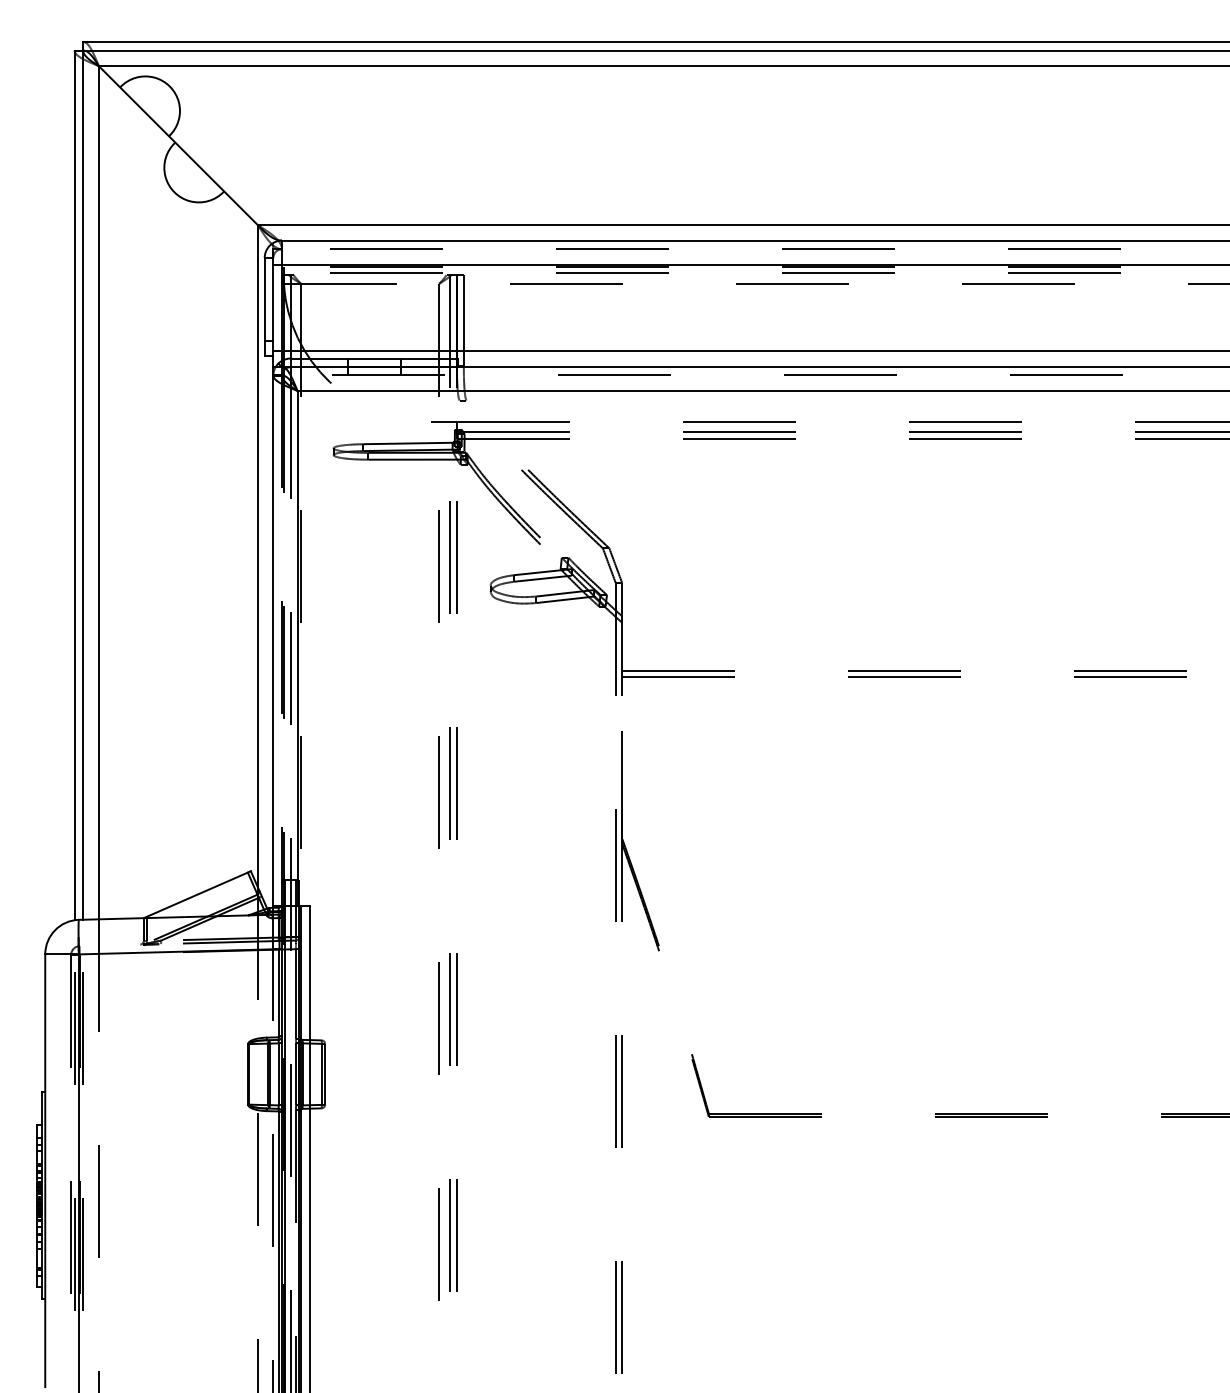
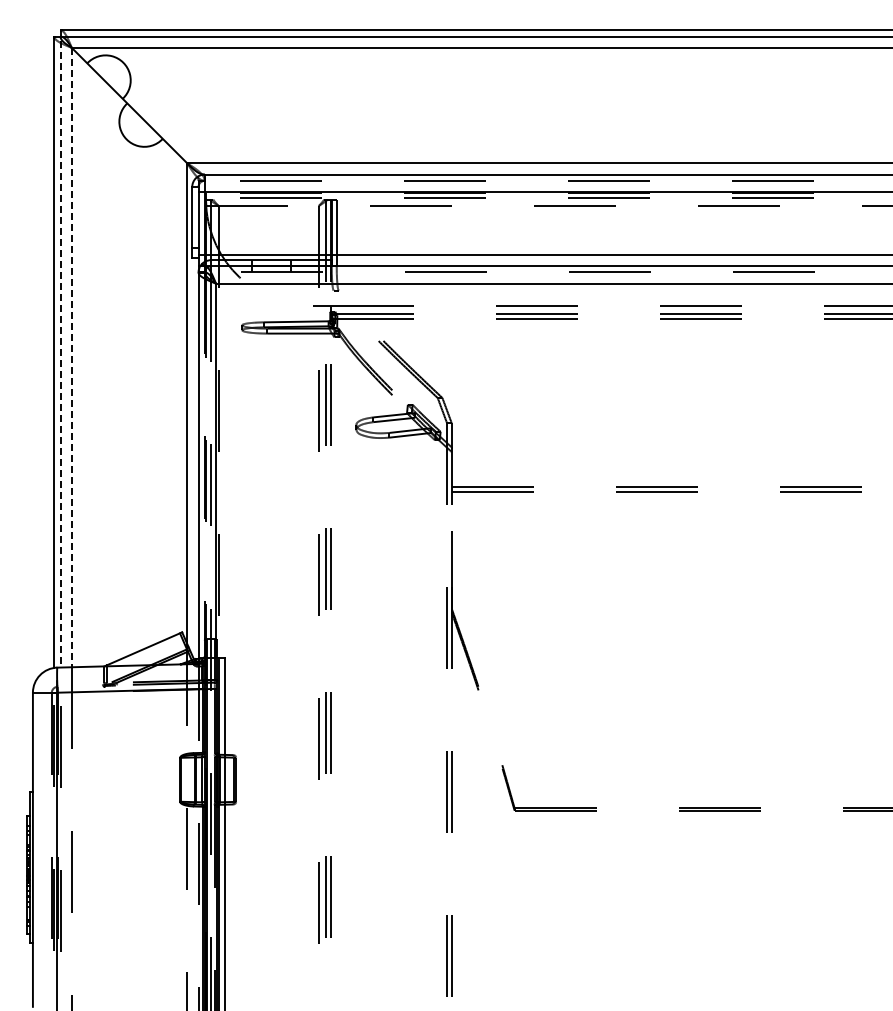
line: (83, 480) -> (60, 348), solid -> dashed
line: (98, 492) -> (71, 357), solid -> dashed

